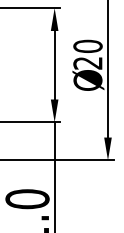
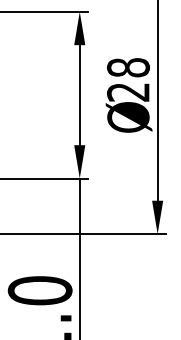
text: (88, 45) -> (129, 66), 20 -> 28

